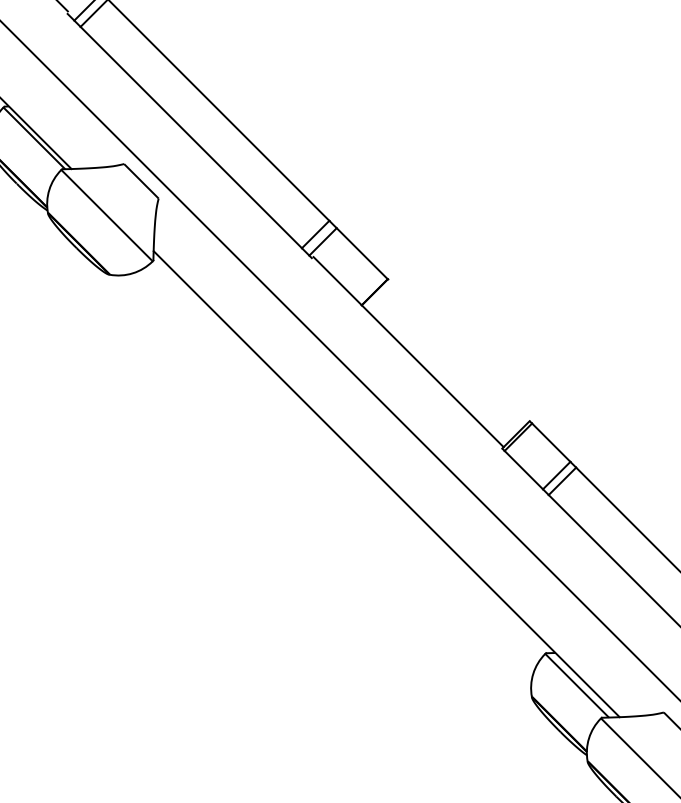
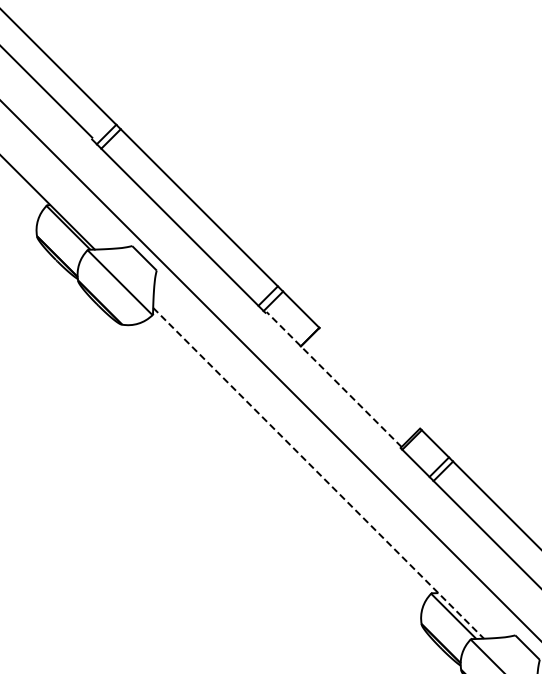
line: (407, 352) -> (333, 379), solid -> dashed
line: (386, 484) -> (318, 473), solid -> dashed

